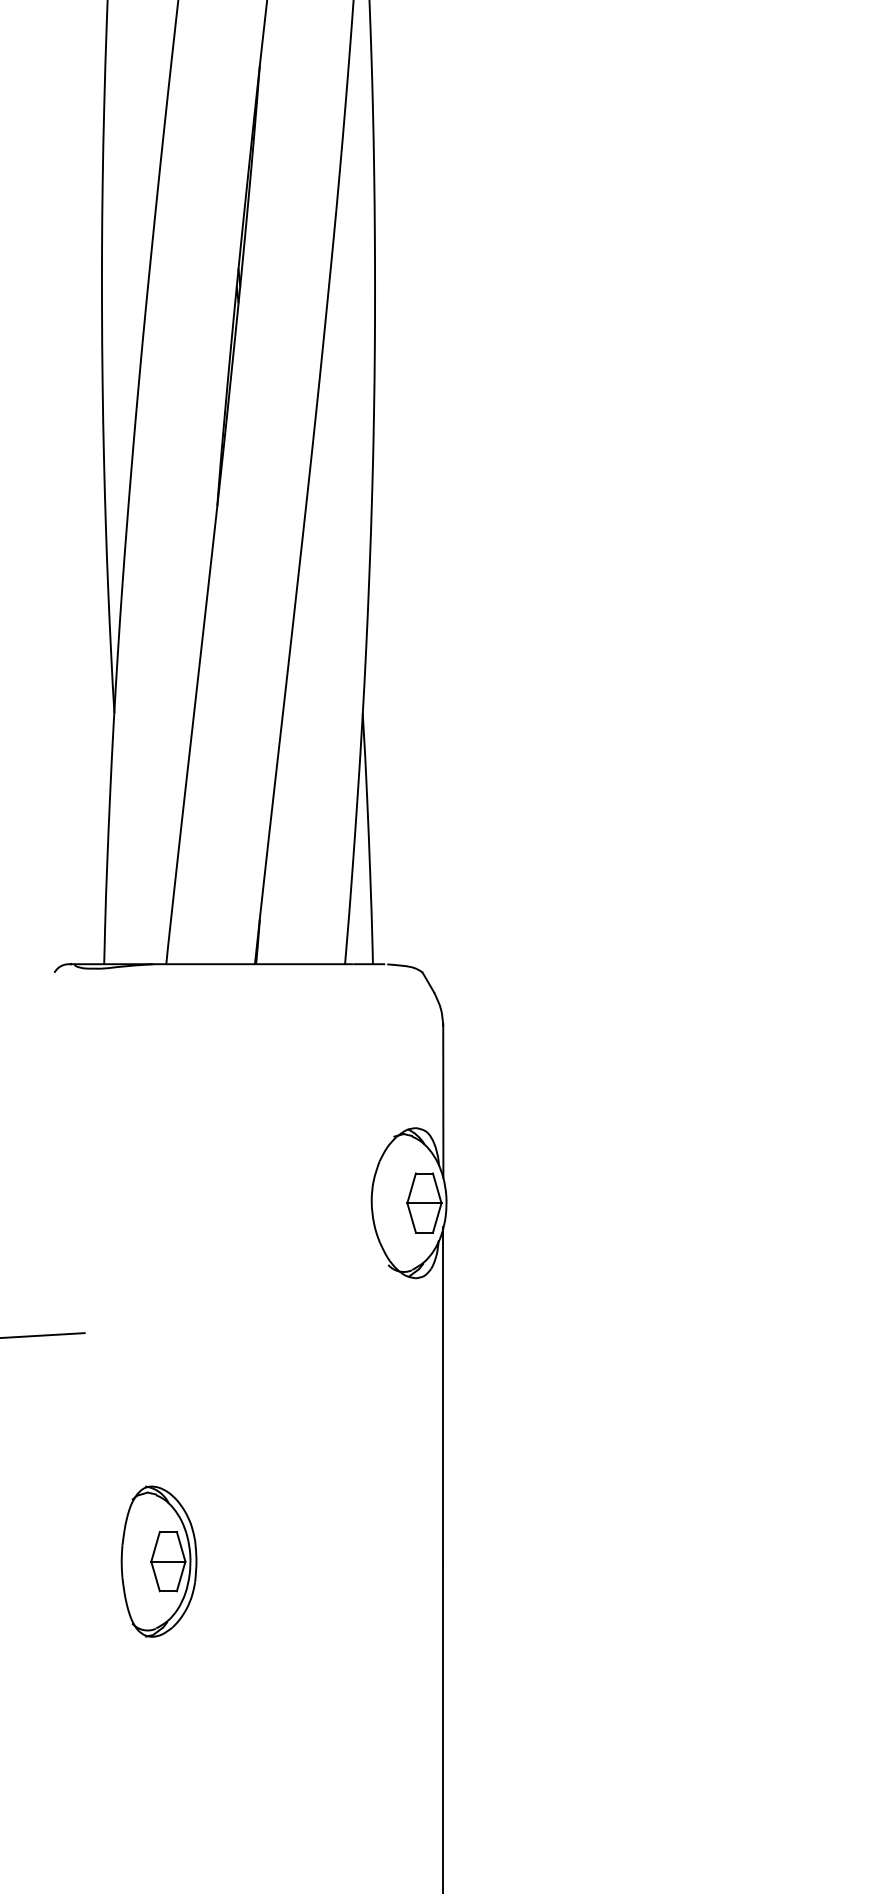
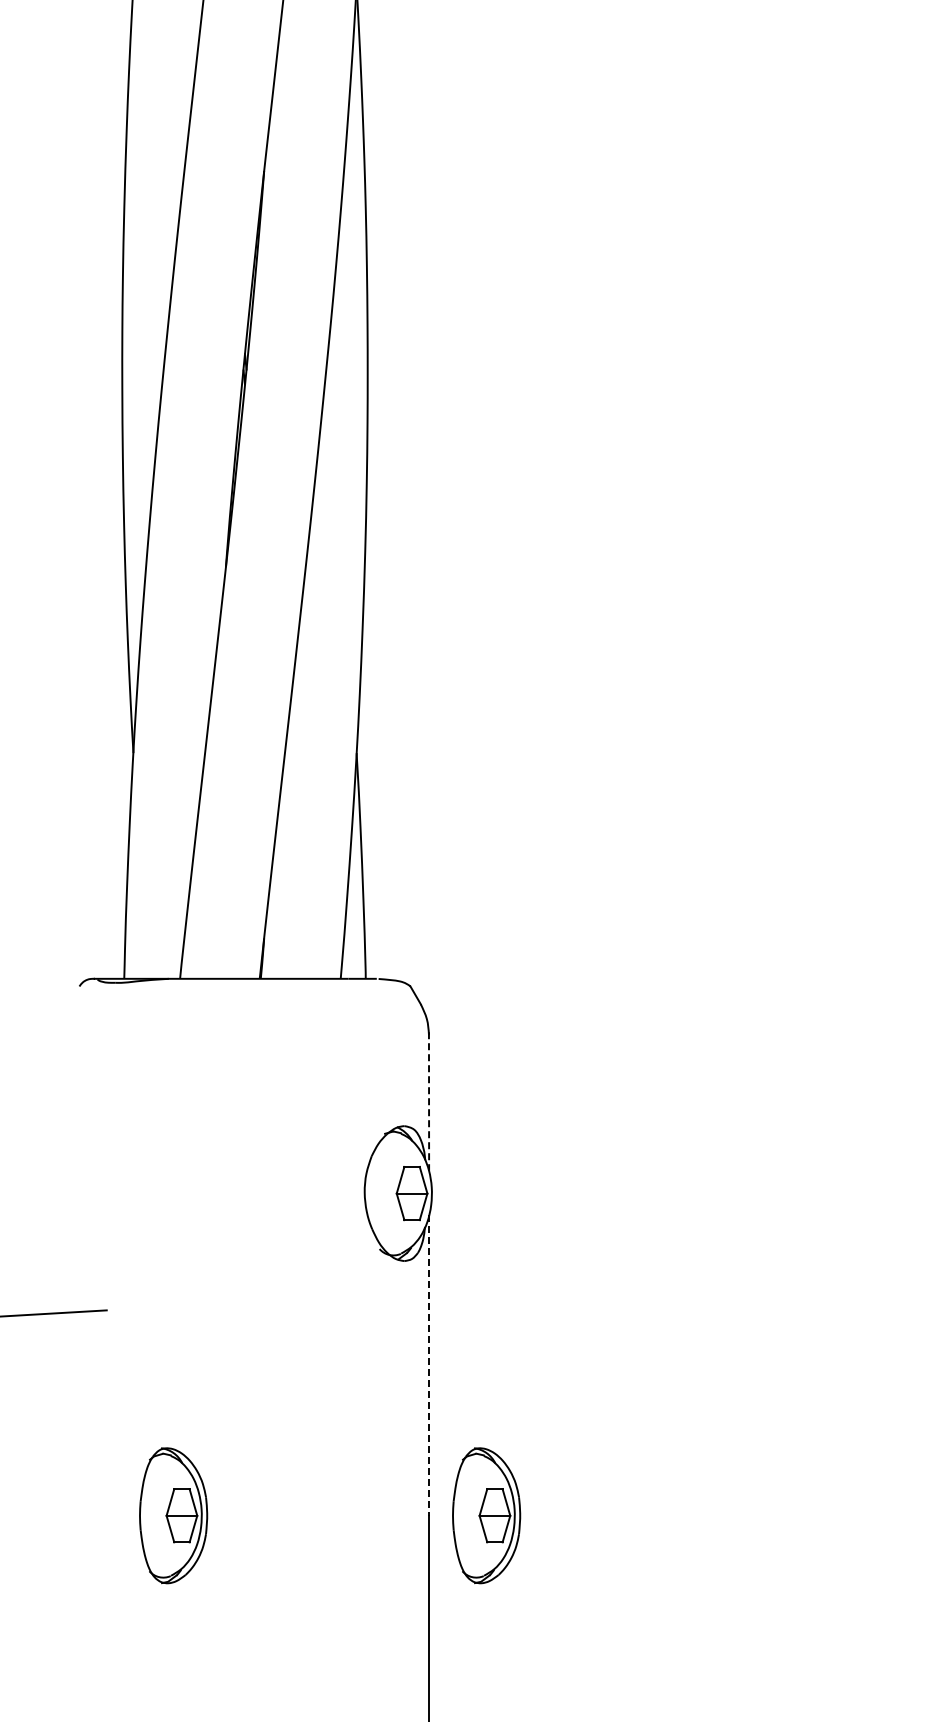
line: (443, 1100) -> (429, 1101), solid -> dashed
line: (443, 1394) -> (429, 1365), solid -> dashed
part: (507, 1561) -> (486, 1515), added

